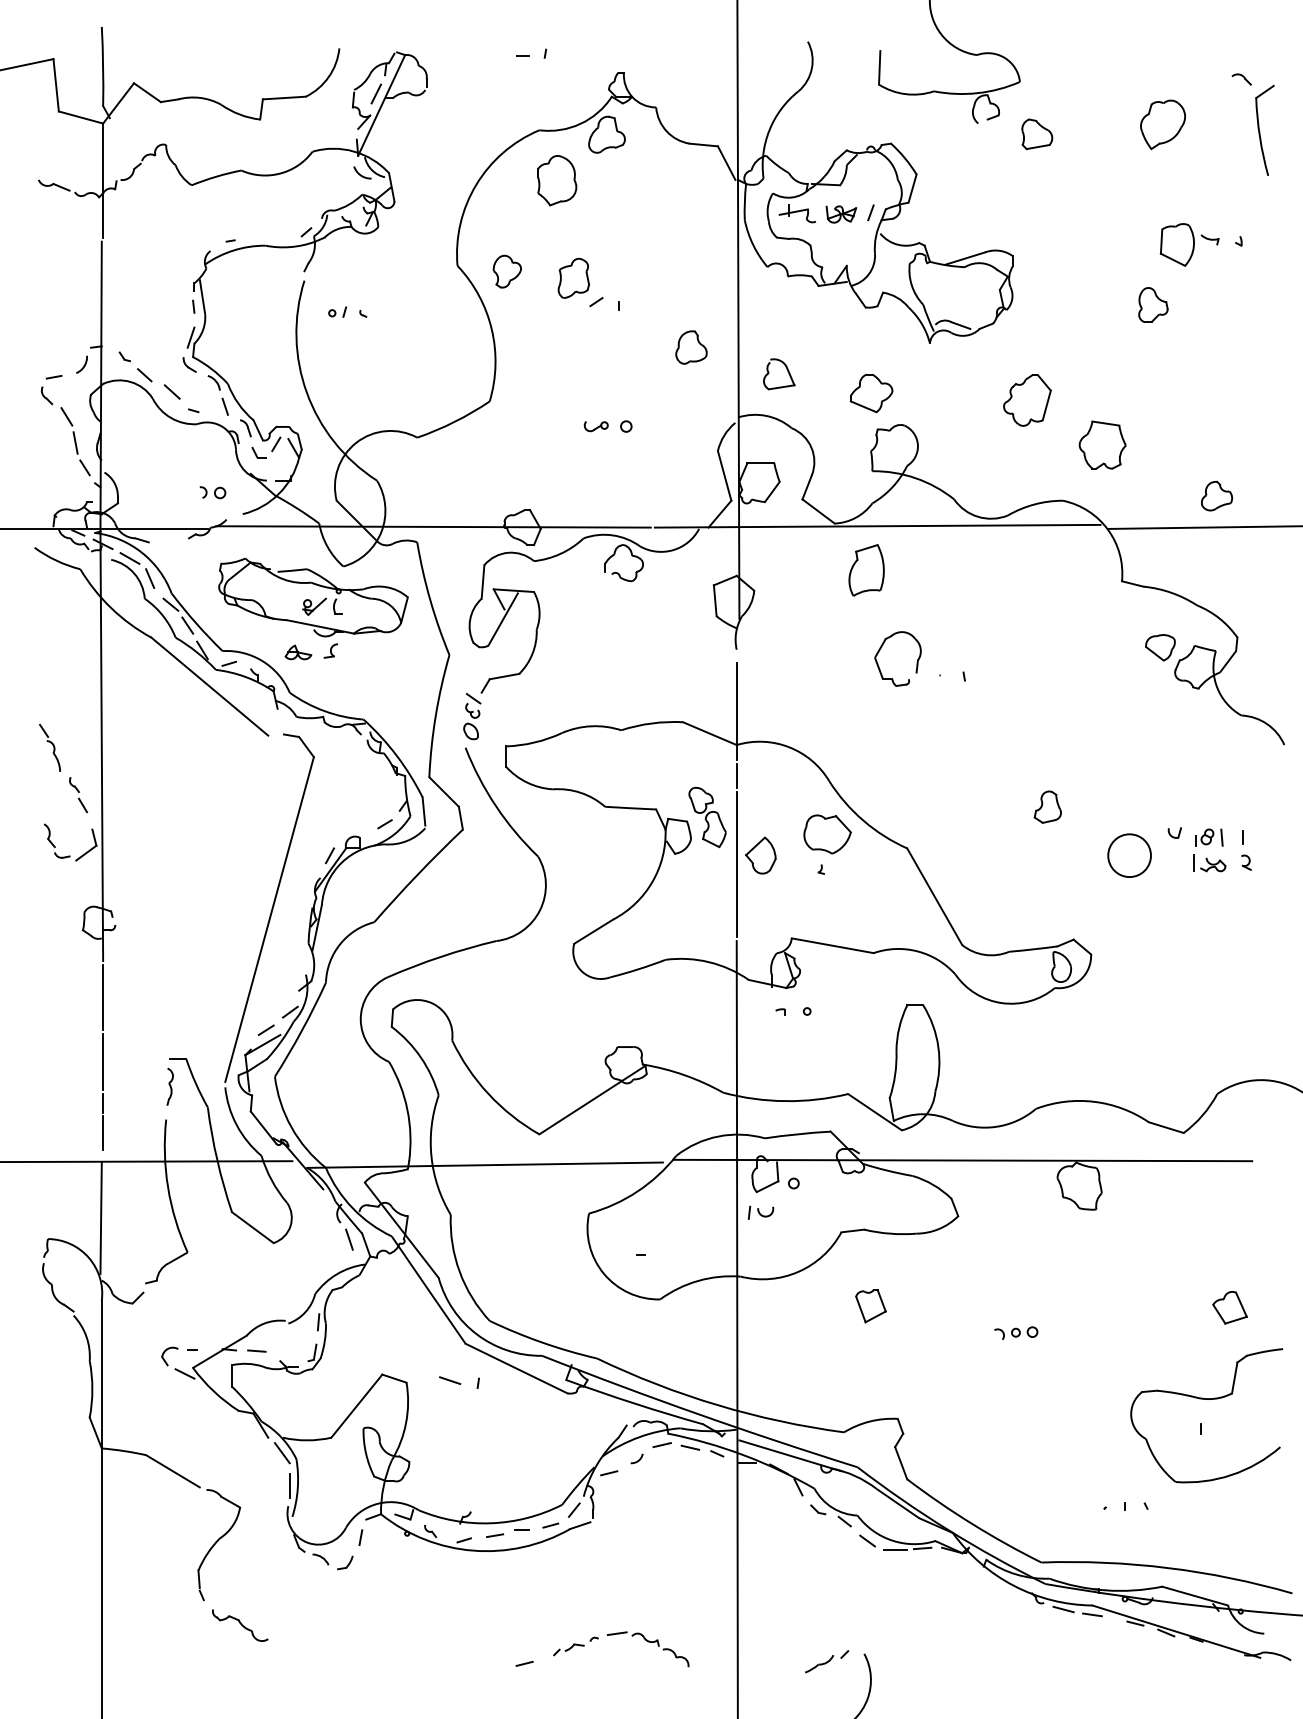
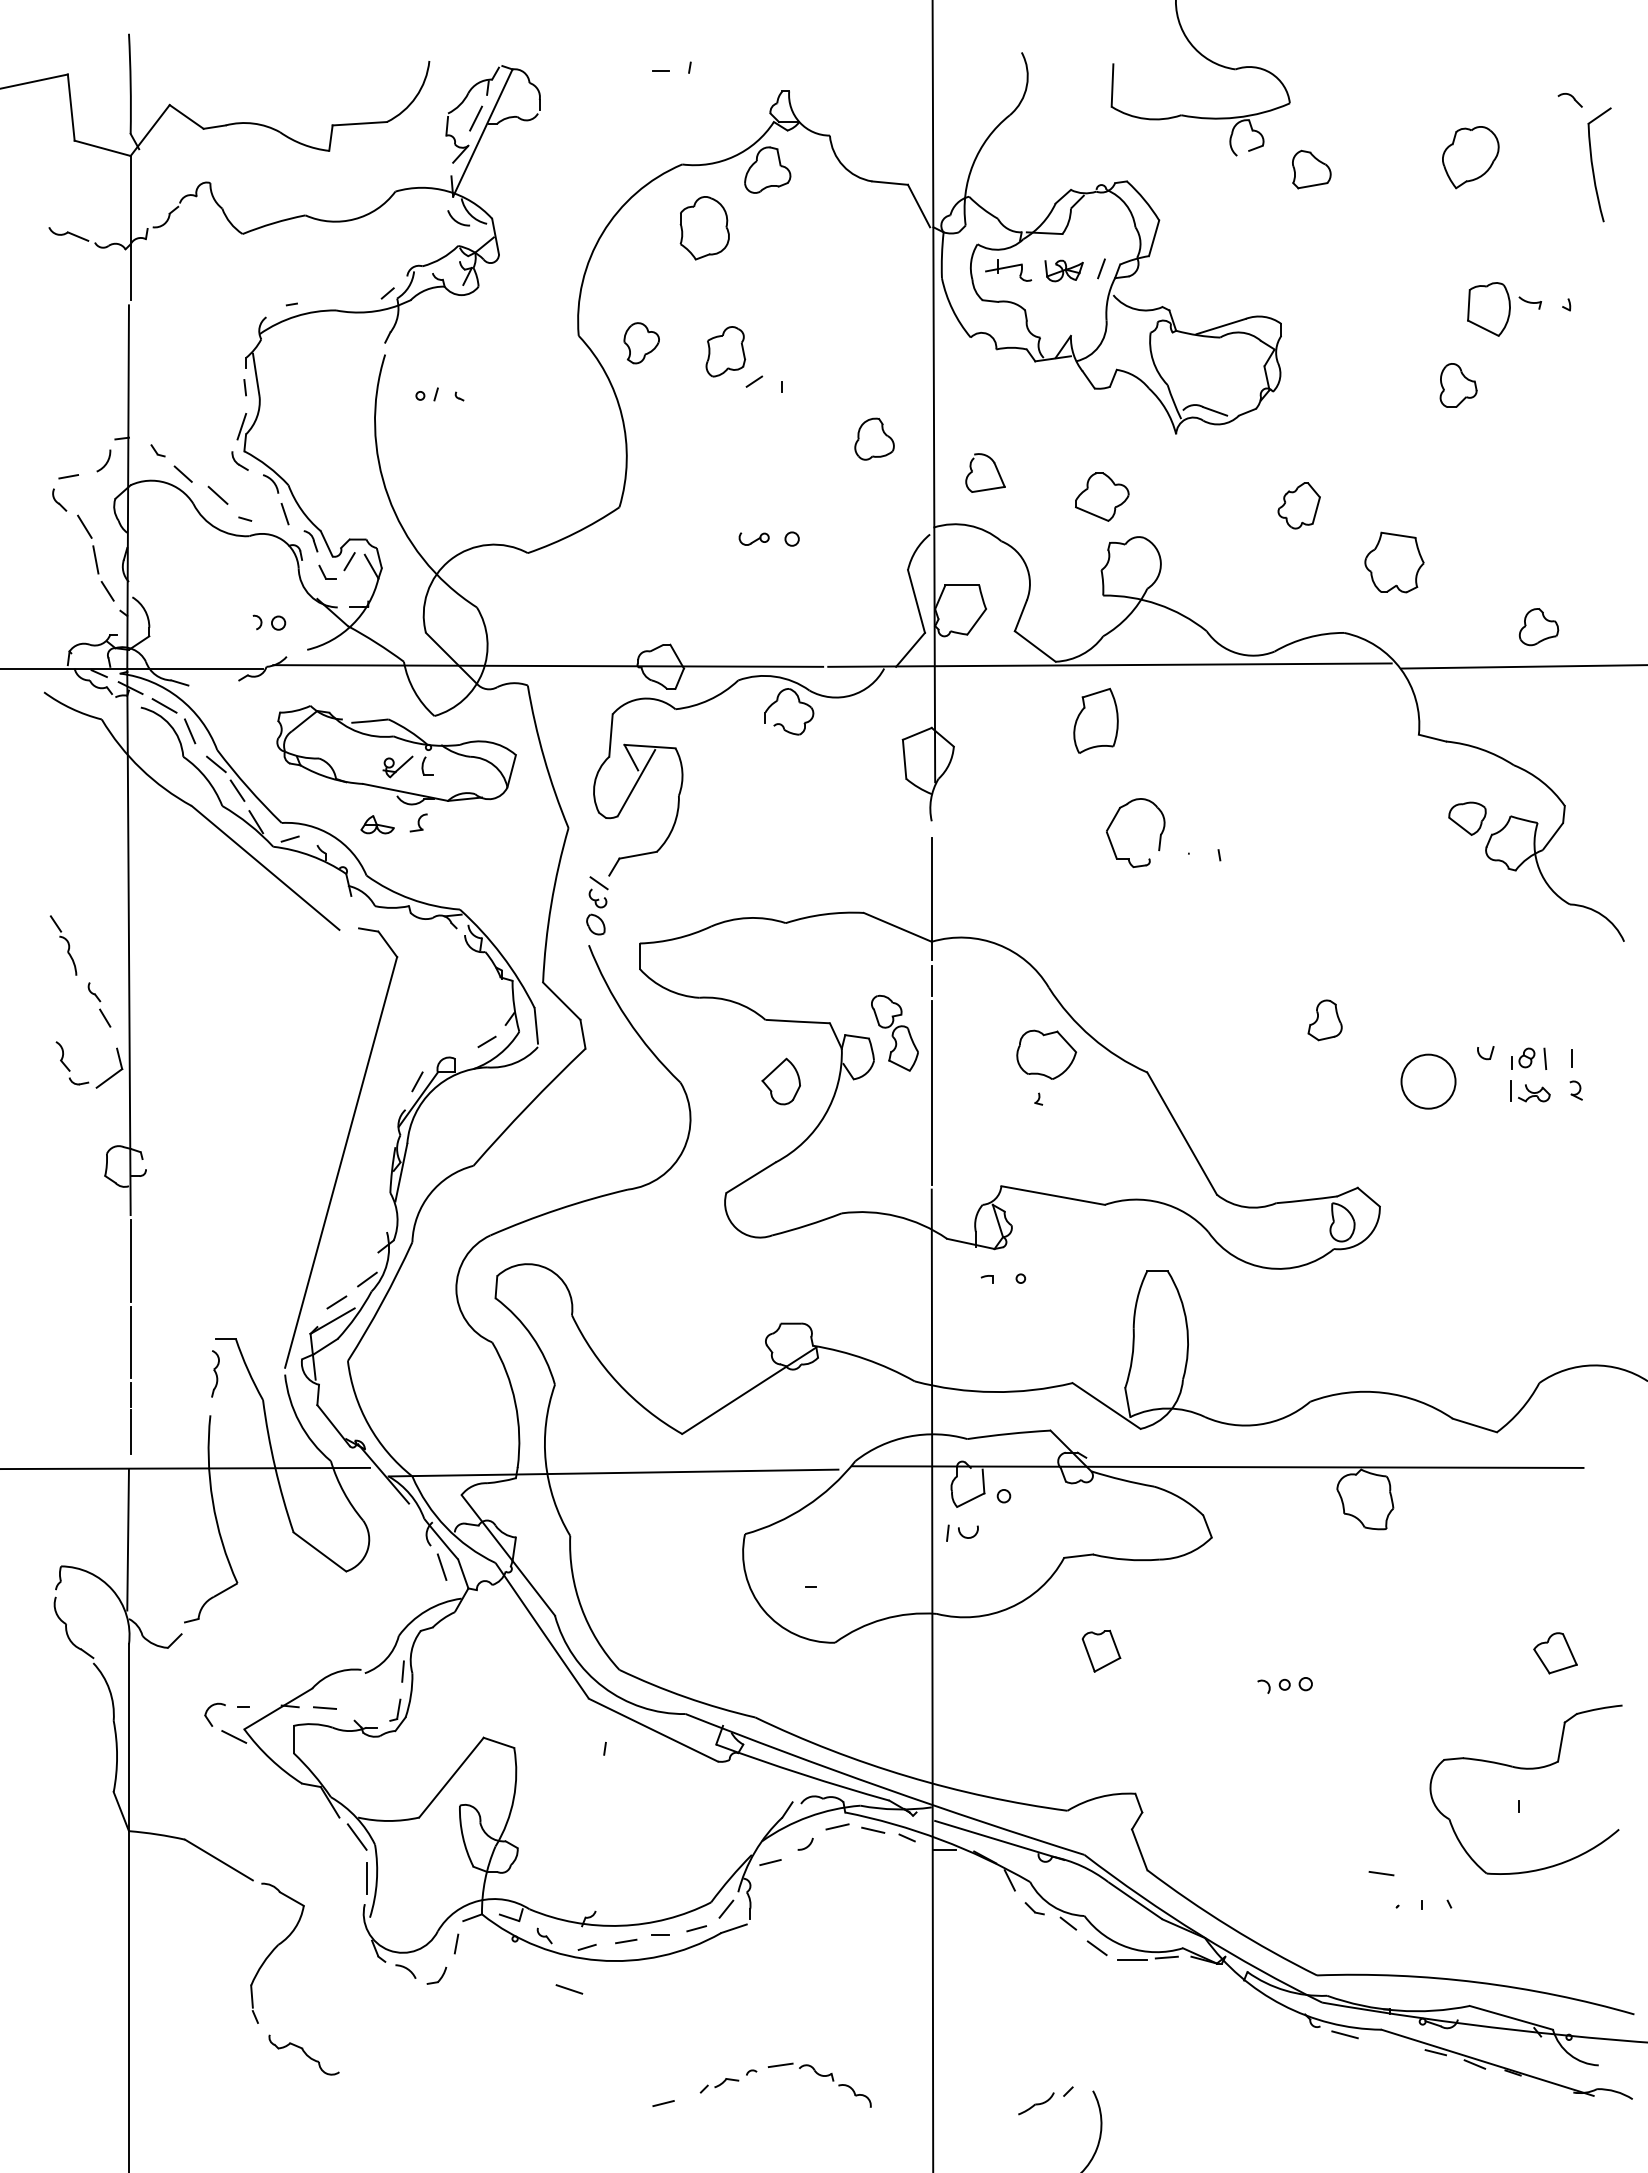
part: (1026, 399) -> (1298, 505), size x0.7
part: (760, 855) -> (780, 1081), moved
line: (450, 1380) -> (569, 1989), moved
line: (1092, 1614) -> (1381, 1873), moved

